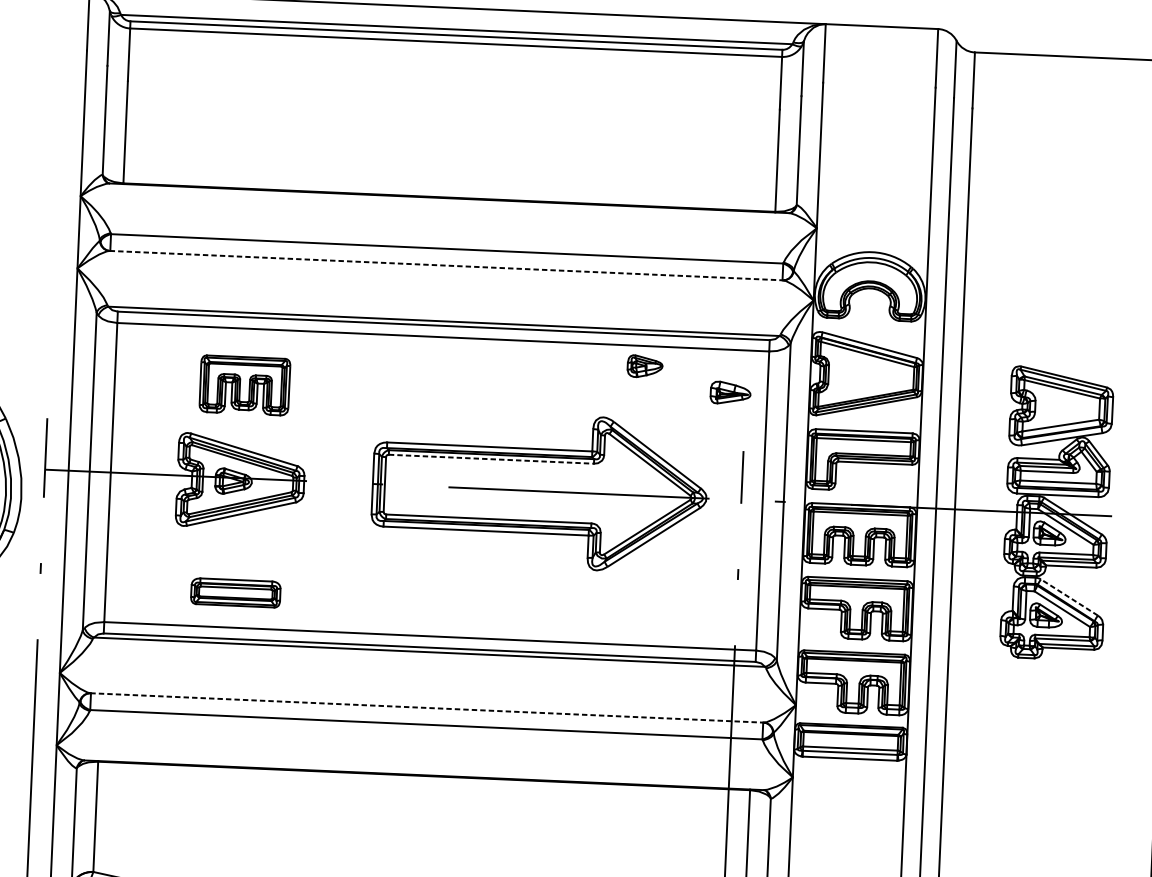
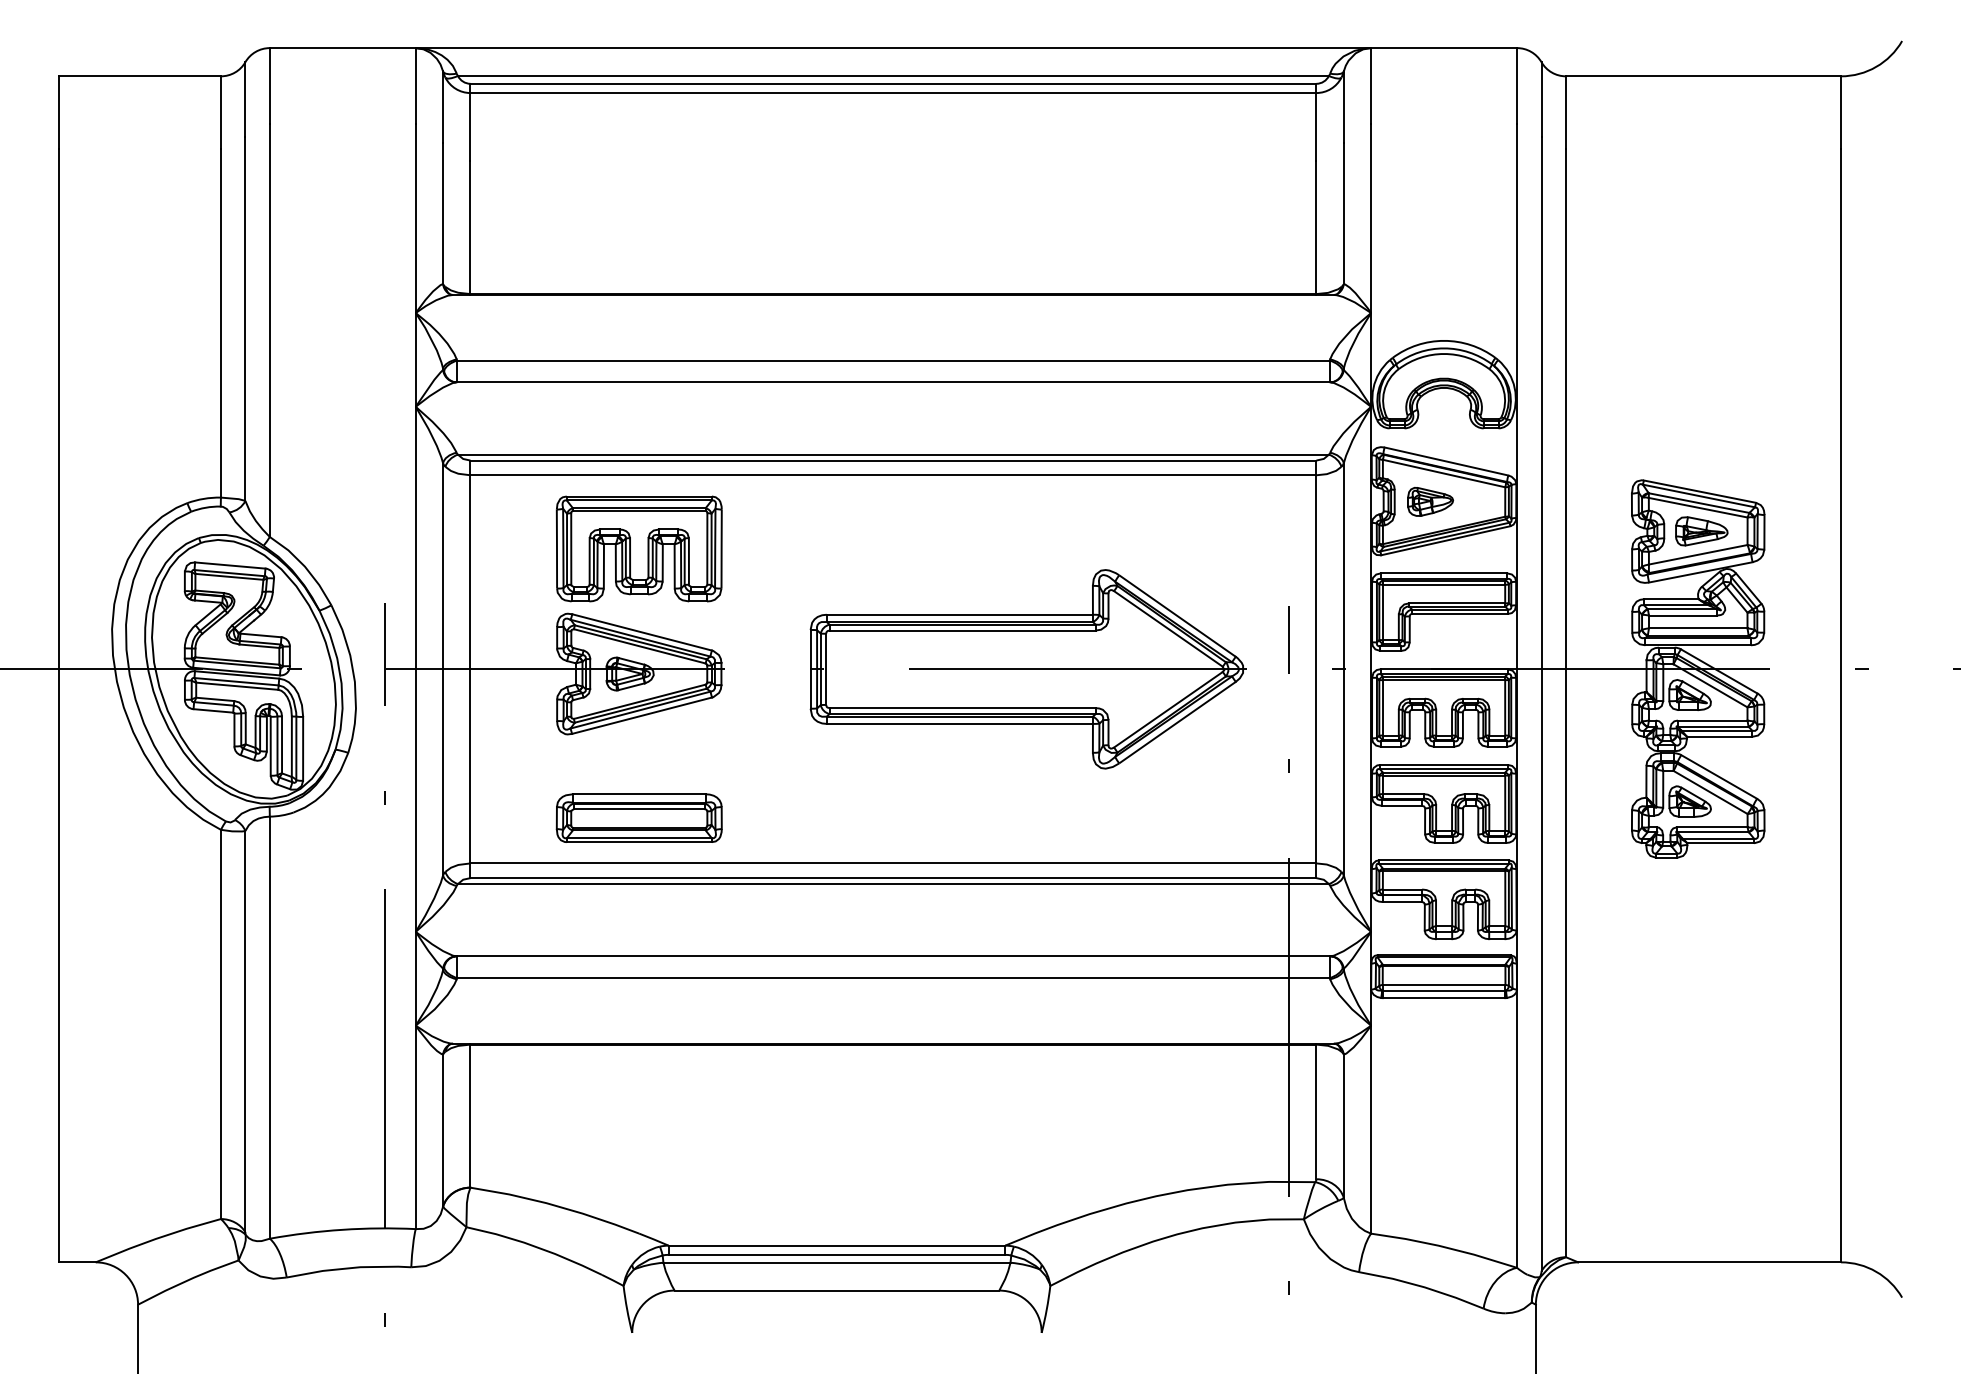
line: (446, 265) -> (893, 382), dashed -> solid
part: (645, 366) -> (1430, 501), moved
part: (244, 385) -> (638, 548), size x1.43
part: (730, 393) -> (1701, 531), moved
line: (492, 459) -> (963, 630), dashed -> solid
part: (235, 592) -> (638, 817), size x1.43
line: (1069, 597) -> (1719, 776), dashed -> solid
line: (427, 708) -> (893, 956), dashed -> solid

